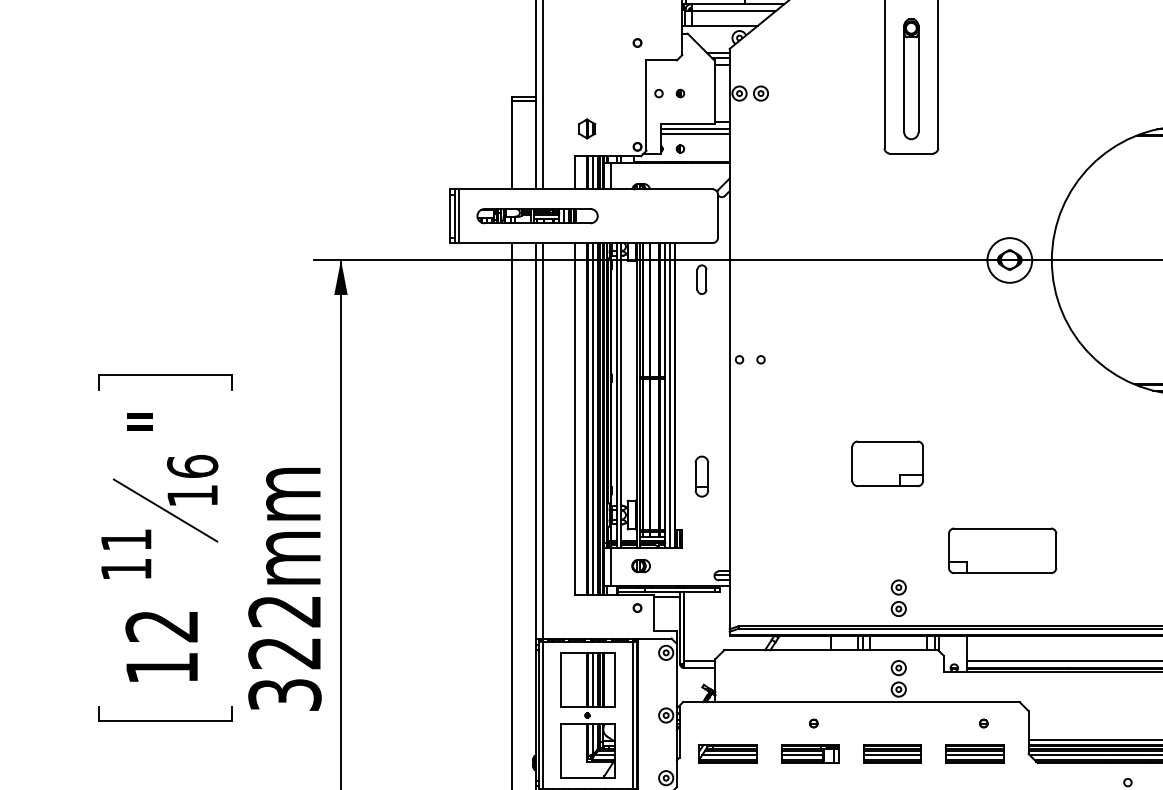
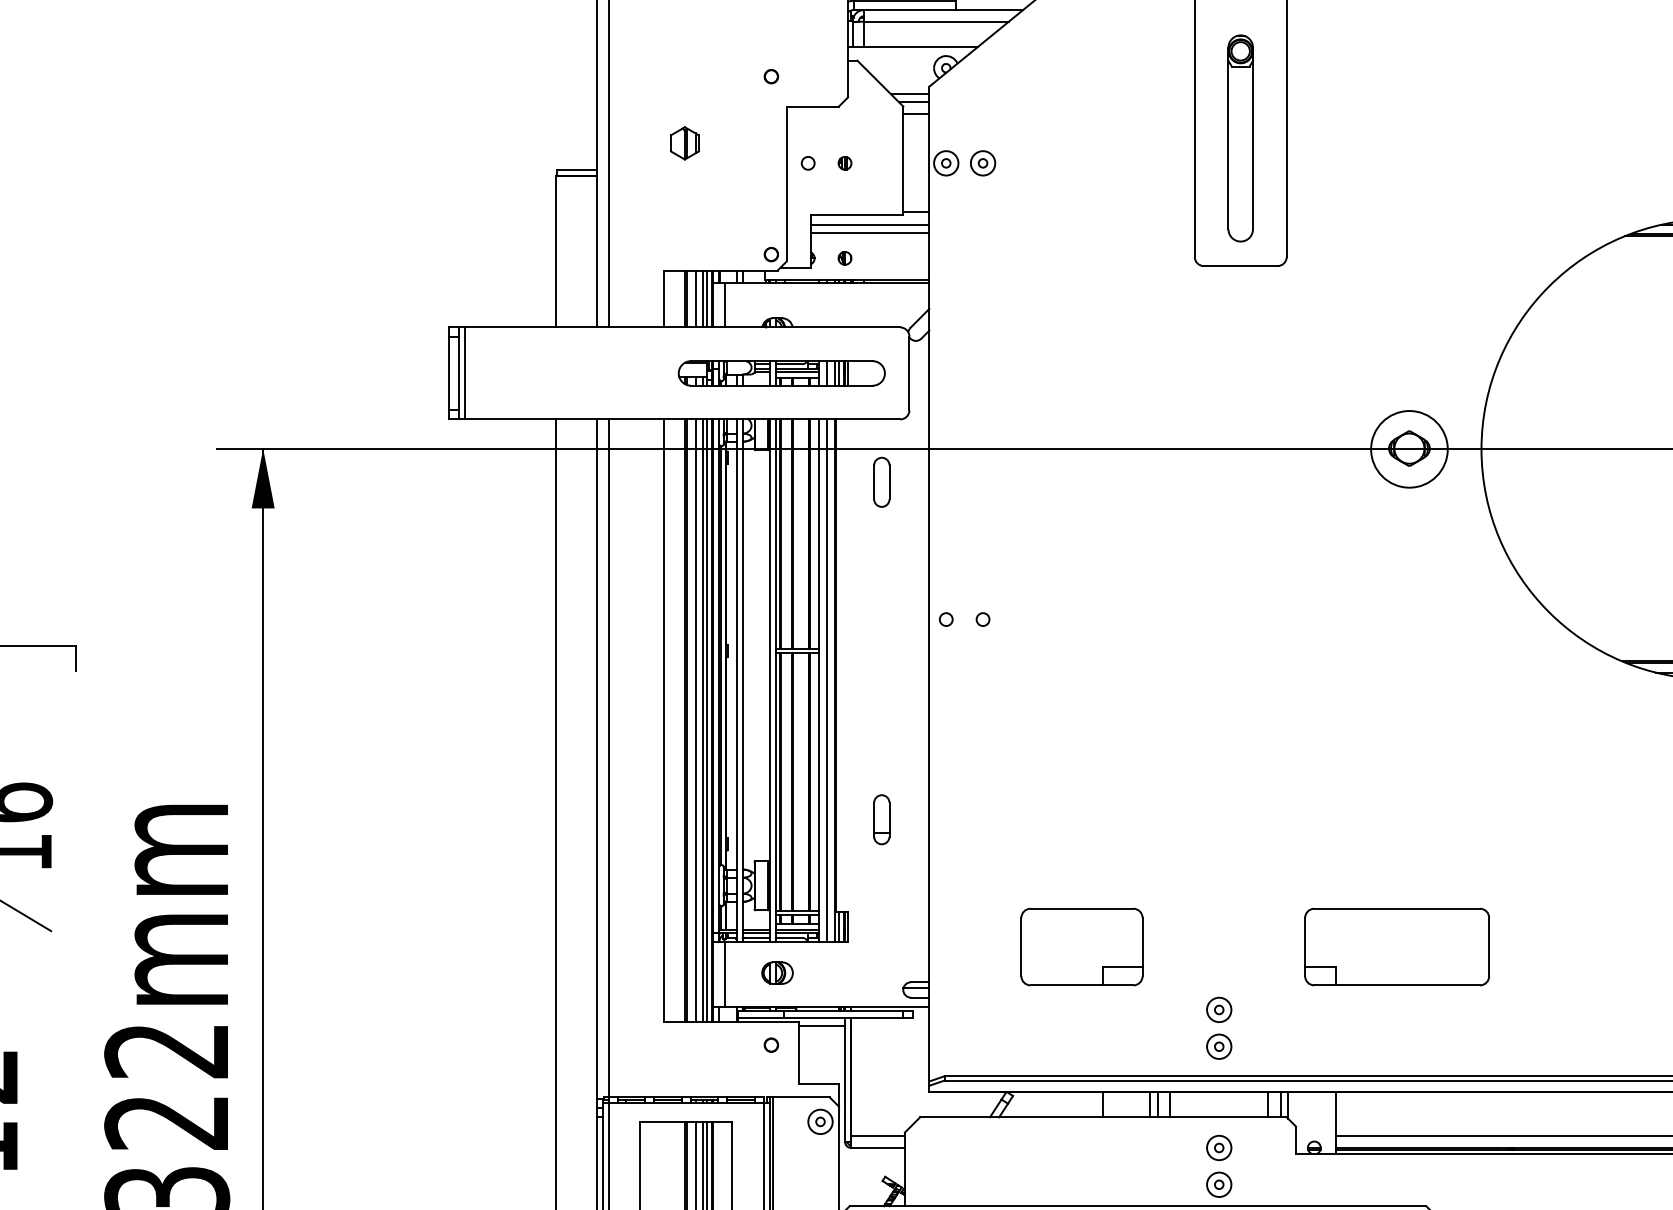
part: (587, 128) -> (685, 142), moved
part: (537, 216) -> (781, 373), moved
part: (887, 463) -> (1081, 946), moved
part: (701, 476) -> (881, 819), size x0.71

